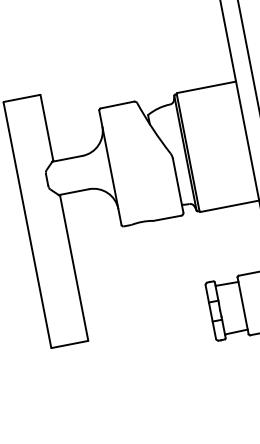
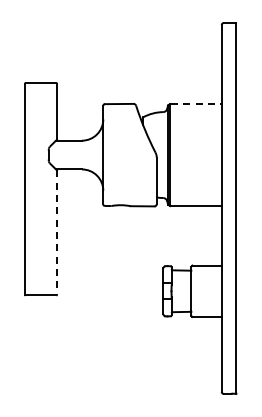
line: (206, 87) -> (196, 103), solid -> dashed
line: (73, 269) -> (56, 233), solid -> dashed

